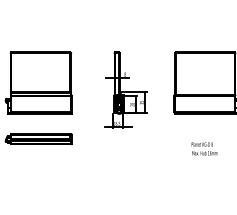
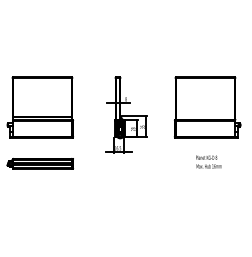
text: (204, 148) -> (208, 161), moved

